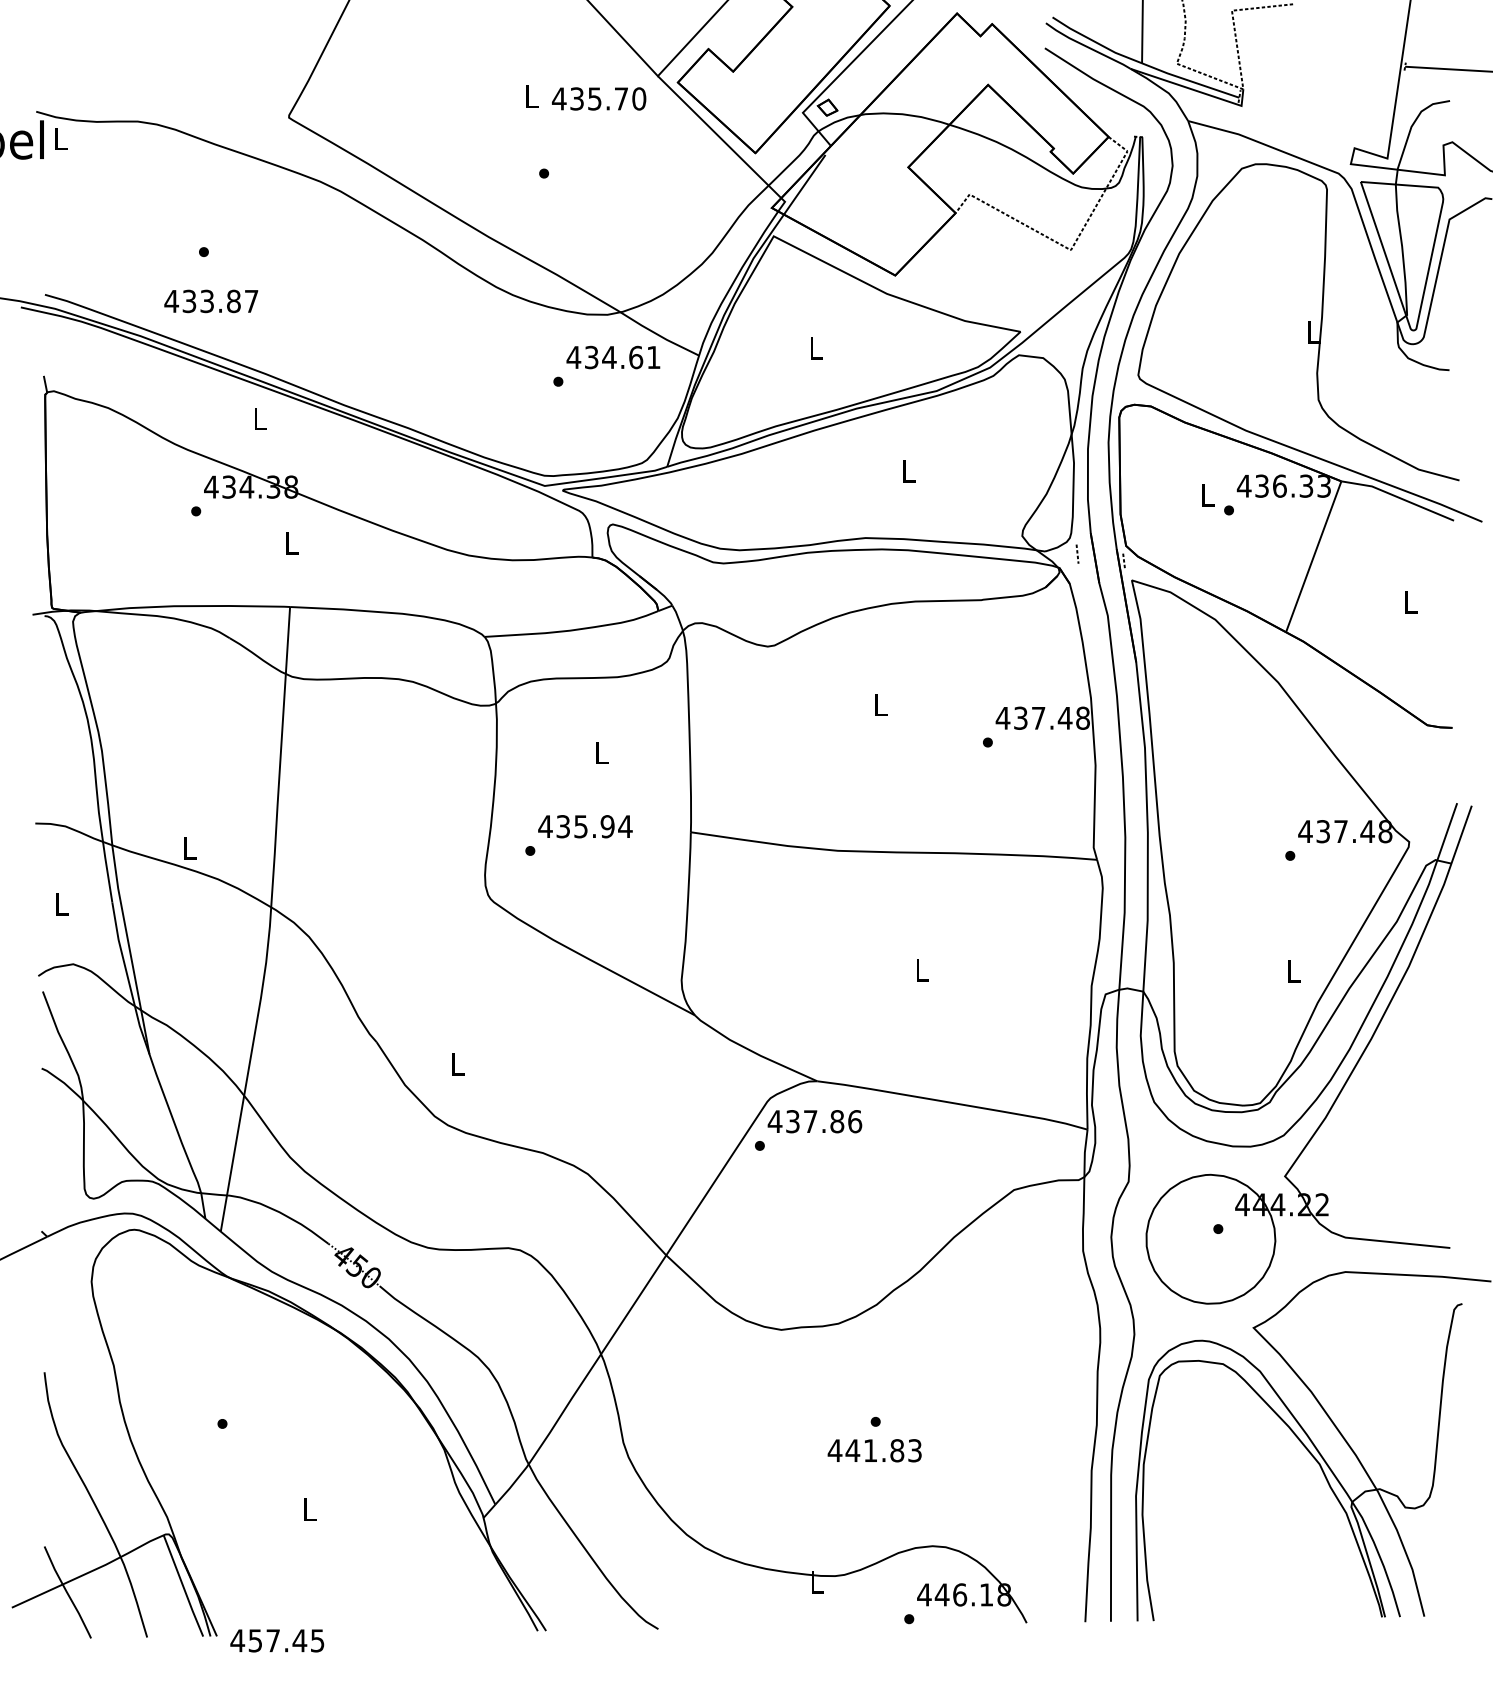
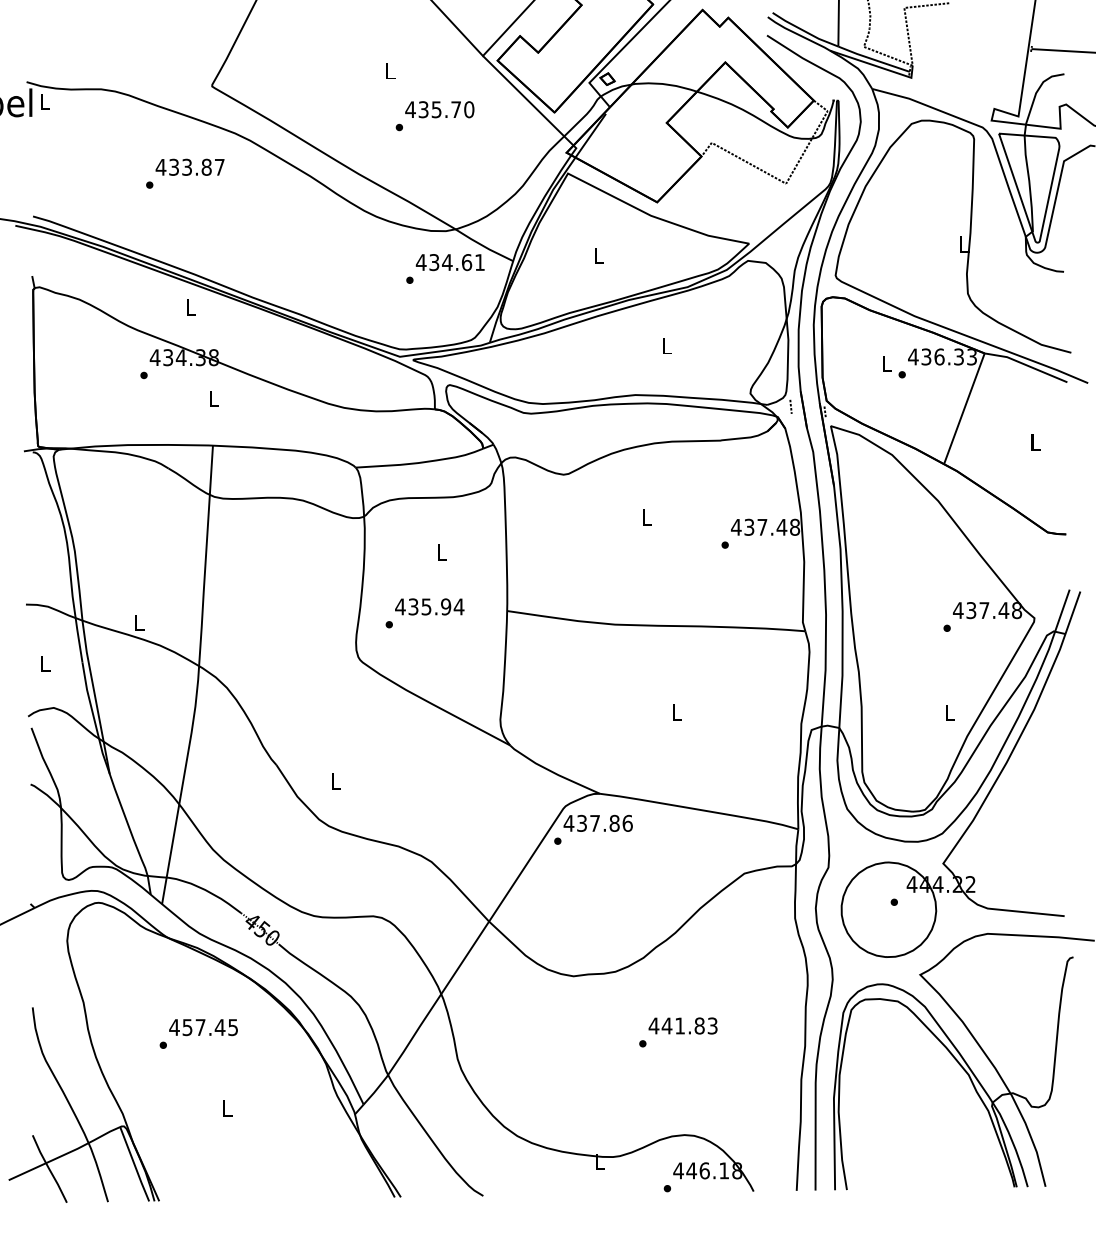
text: (598, 98) -> (439, 109), moved
text: (210, 300) -> (189, 166), moved
text: (873, 1450) -> (682, 1025), moved
text: (277, 1640) -> (203, 1027), moved

